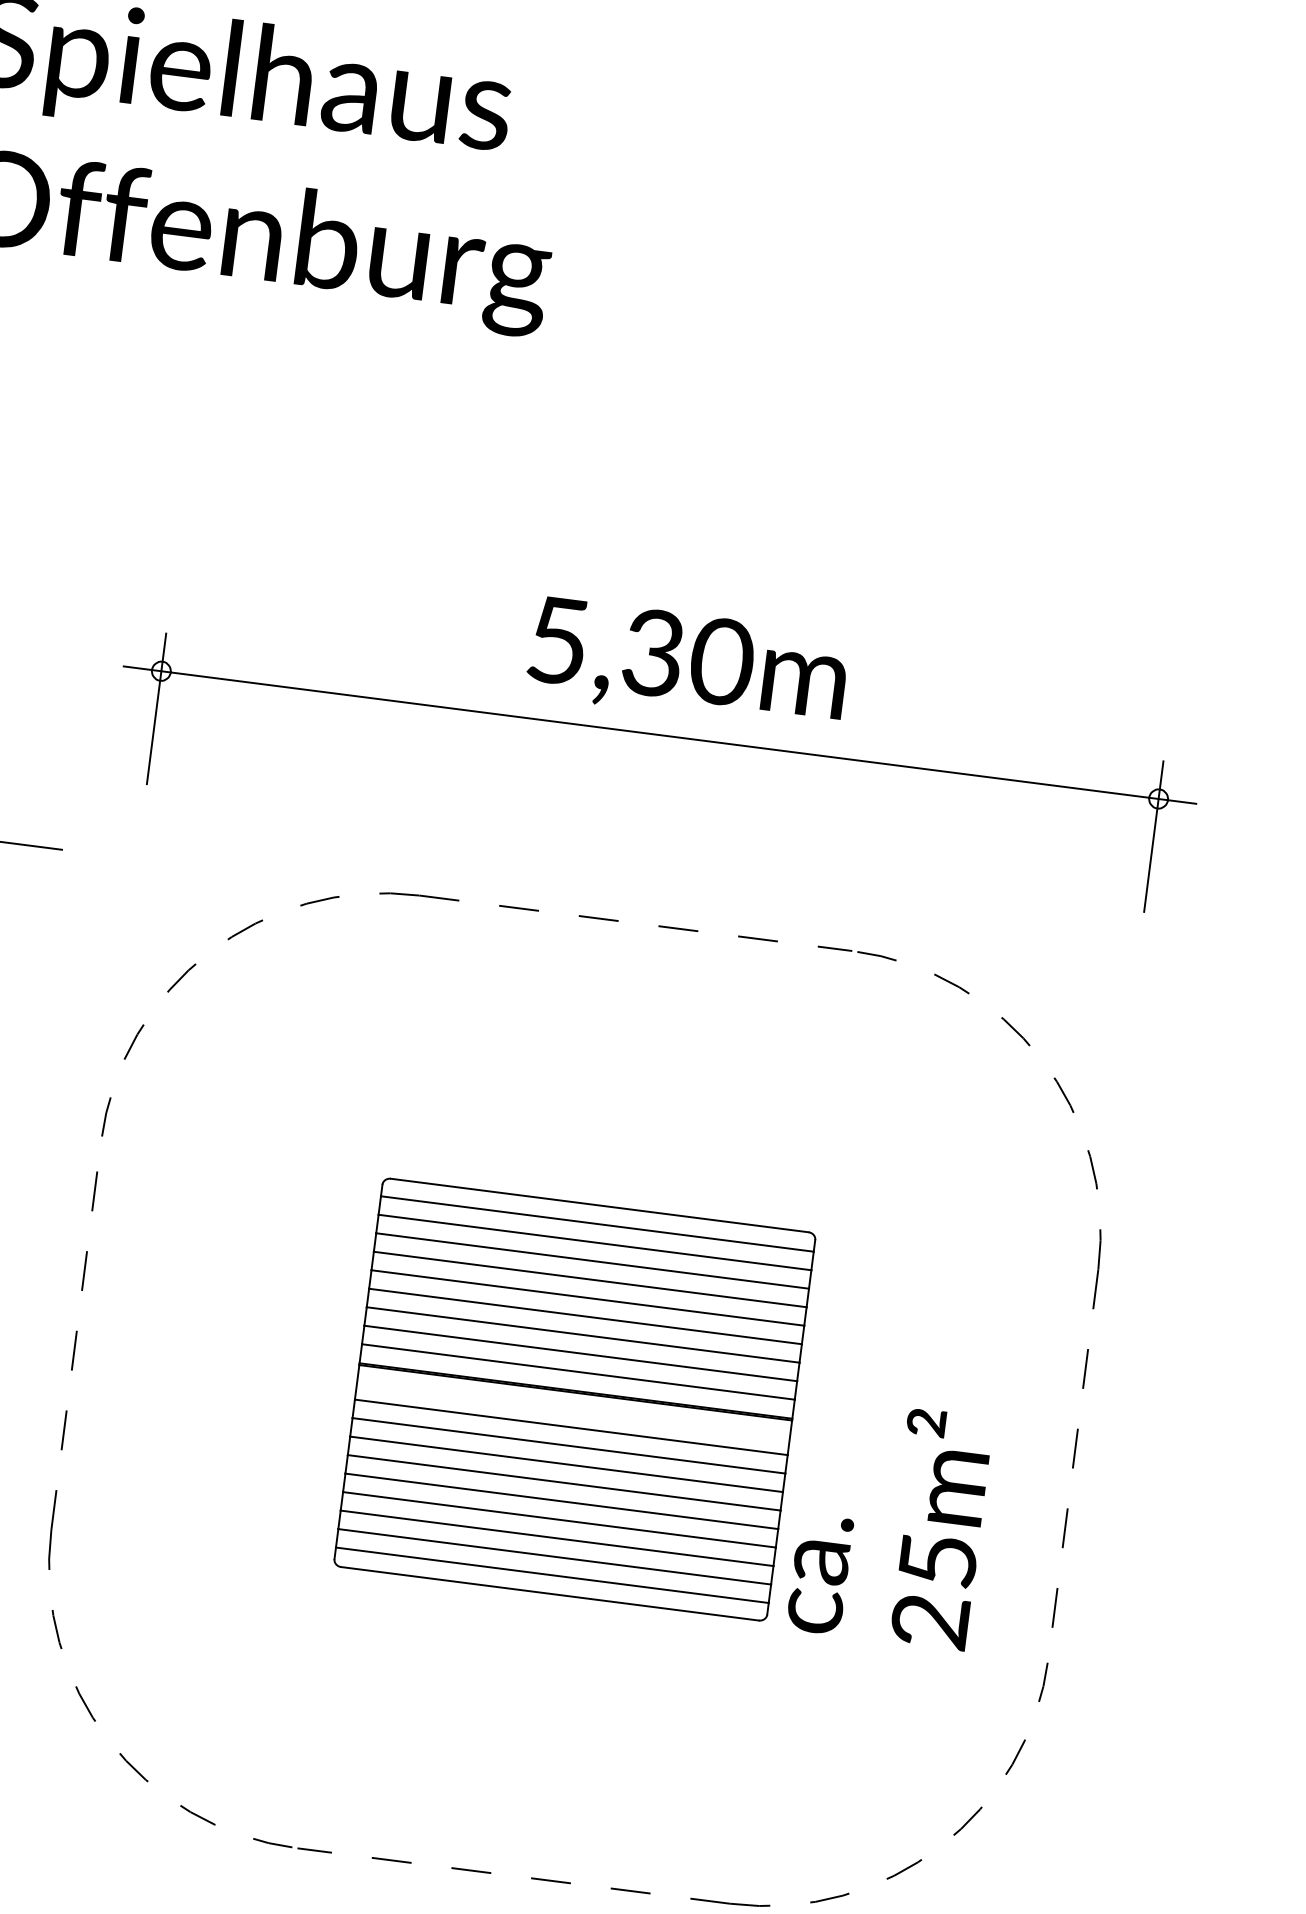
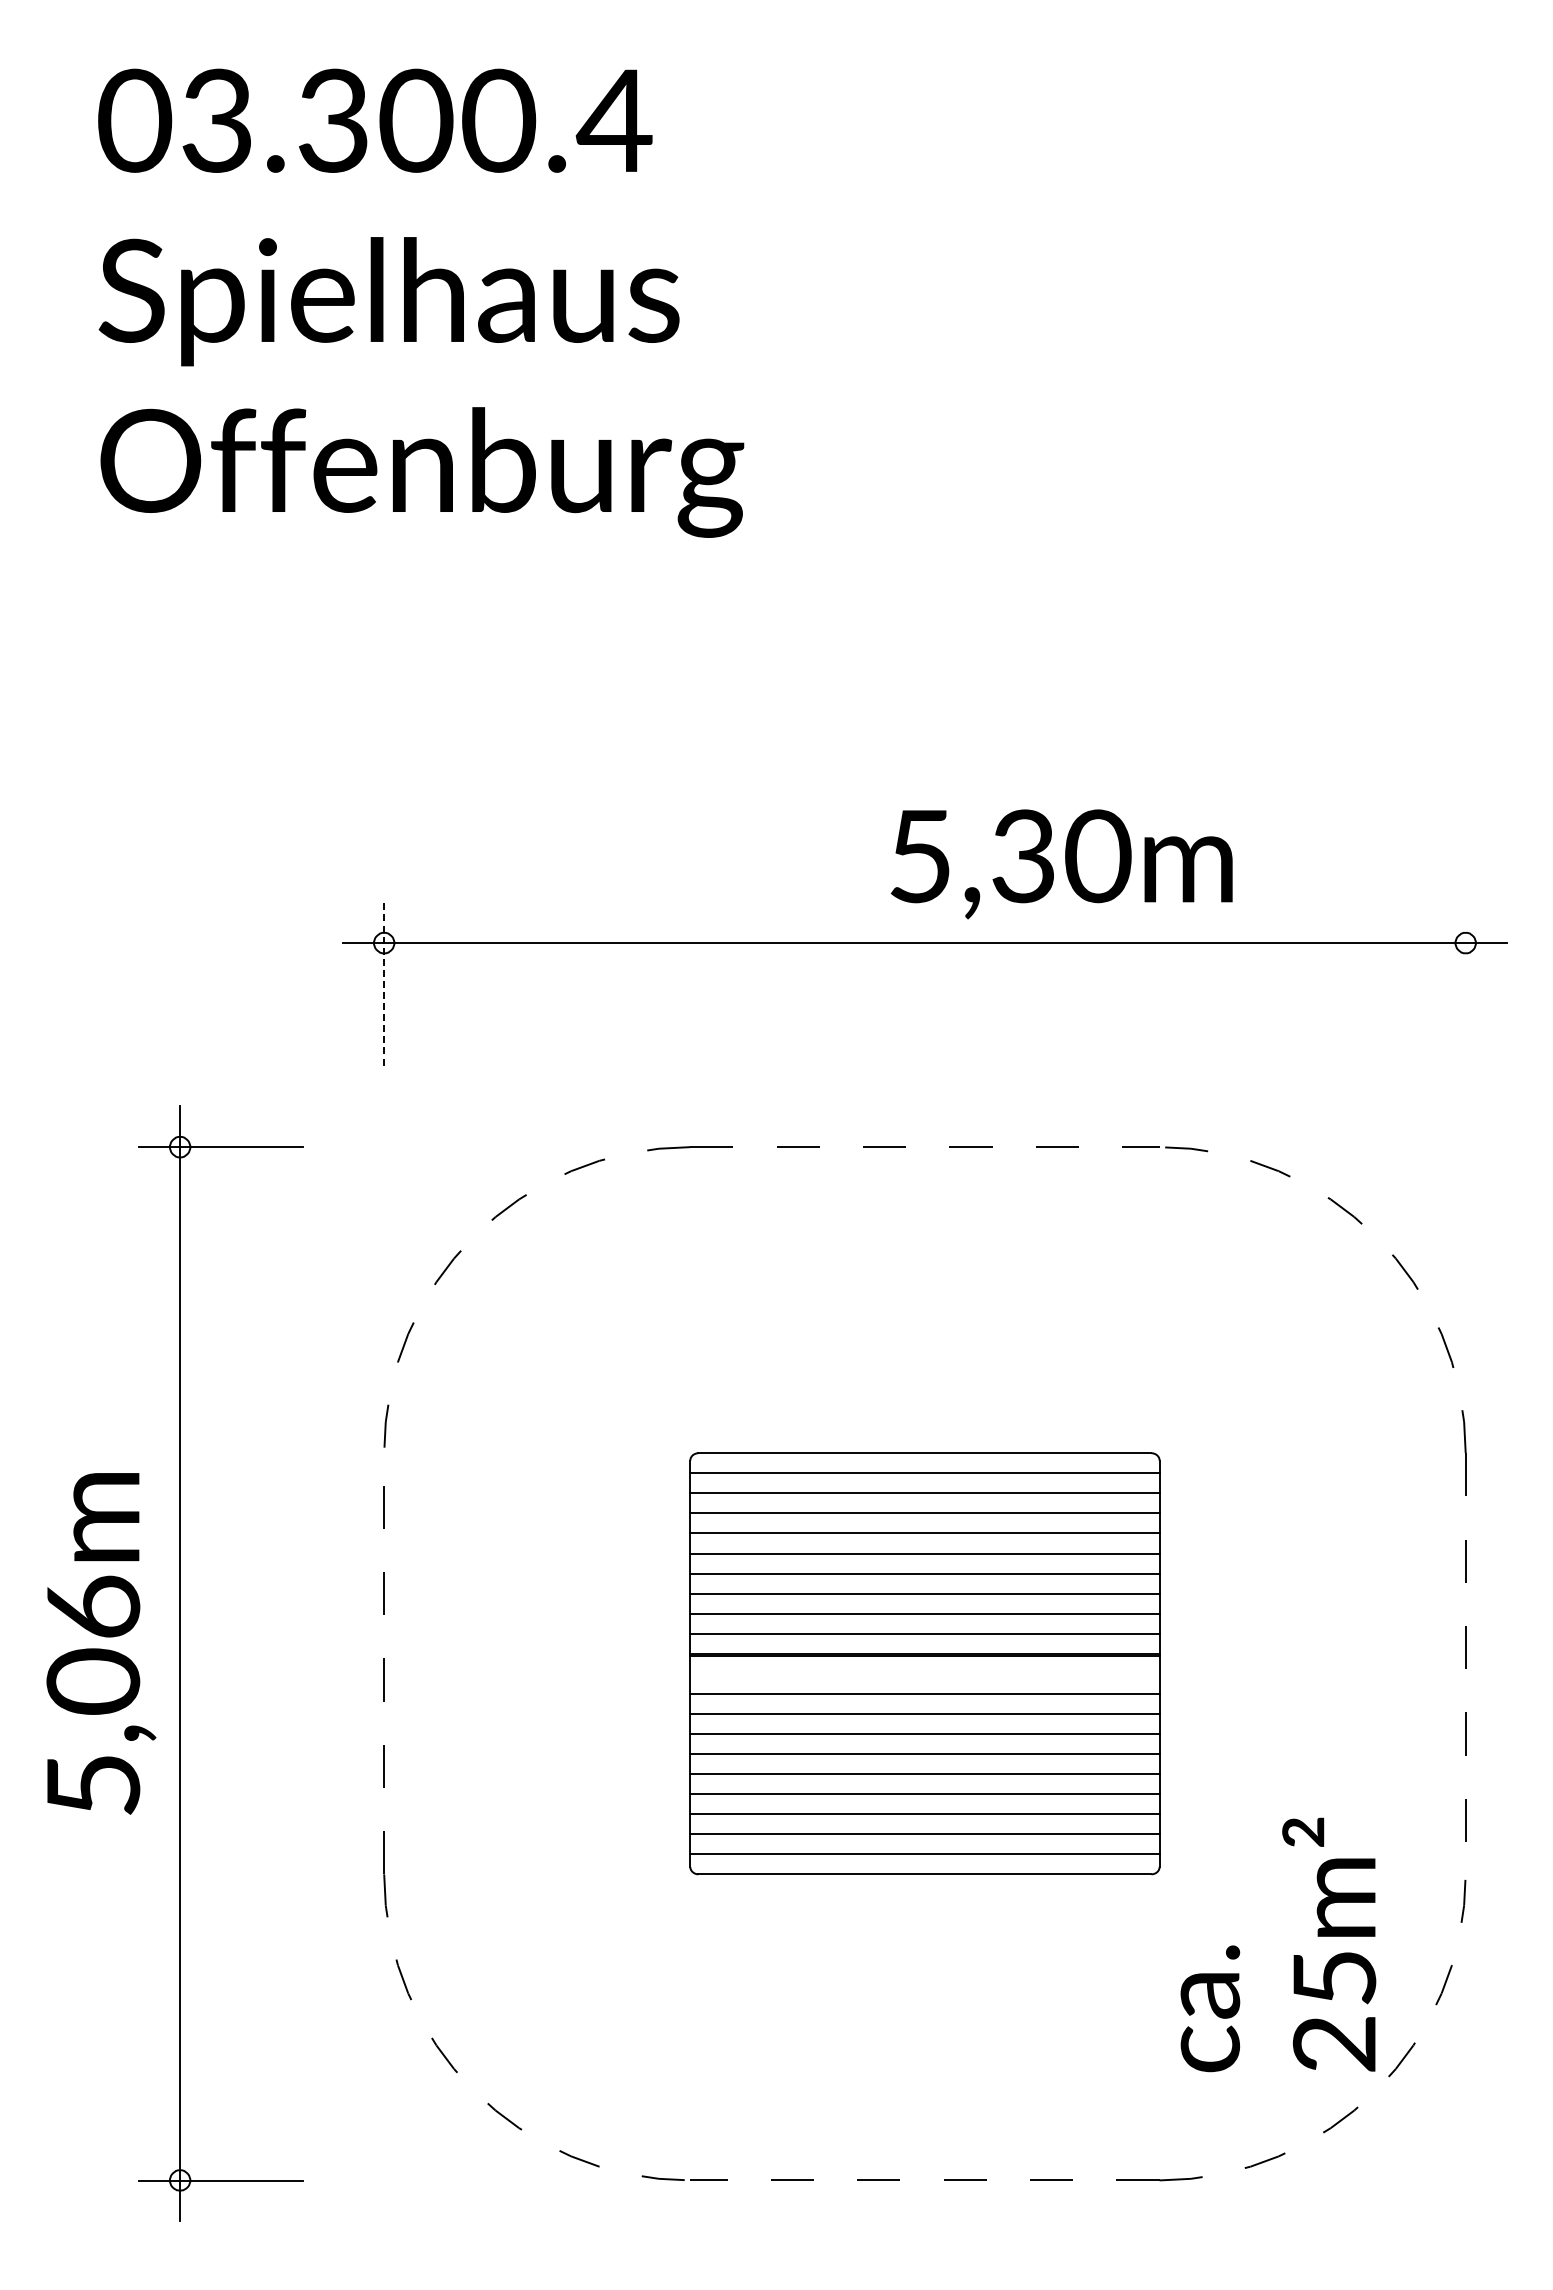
text: (687, 664) -> (1061, 864), moved
line: (156, 708) -> (384, 983), solid -> dashed
line: (1153, 836) -> (1465, 983), removed
text: (890, 1523) -> (1278, 1944), moved

